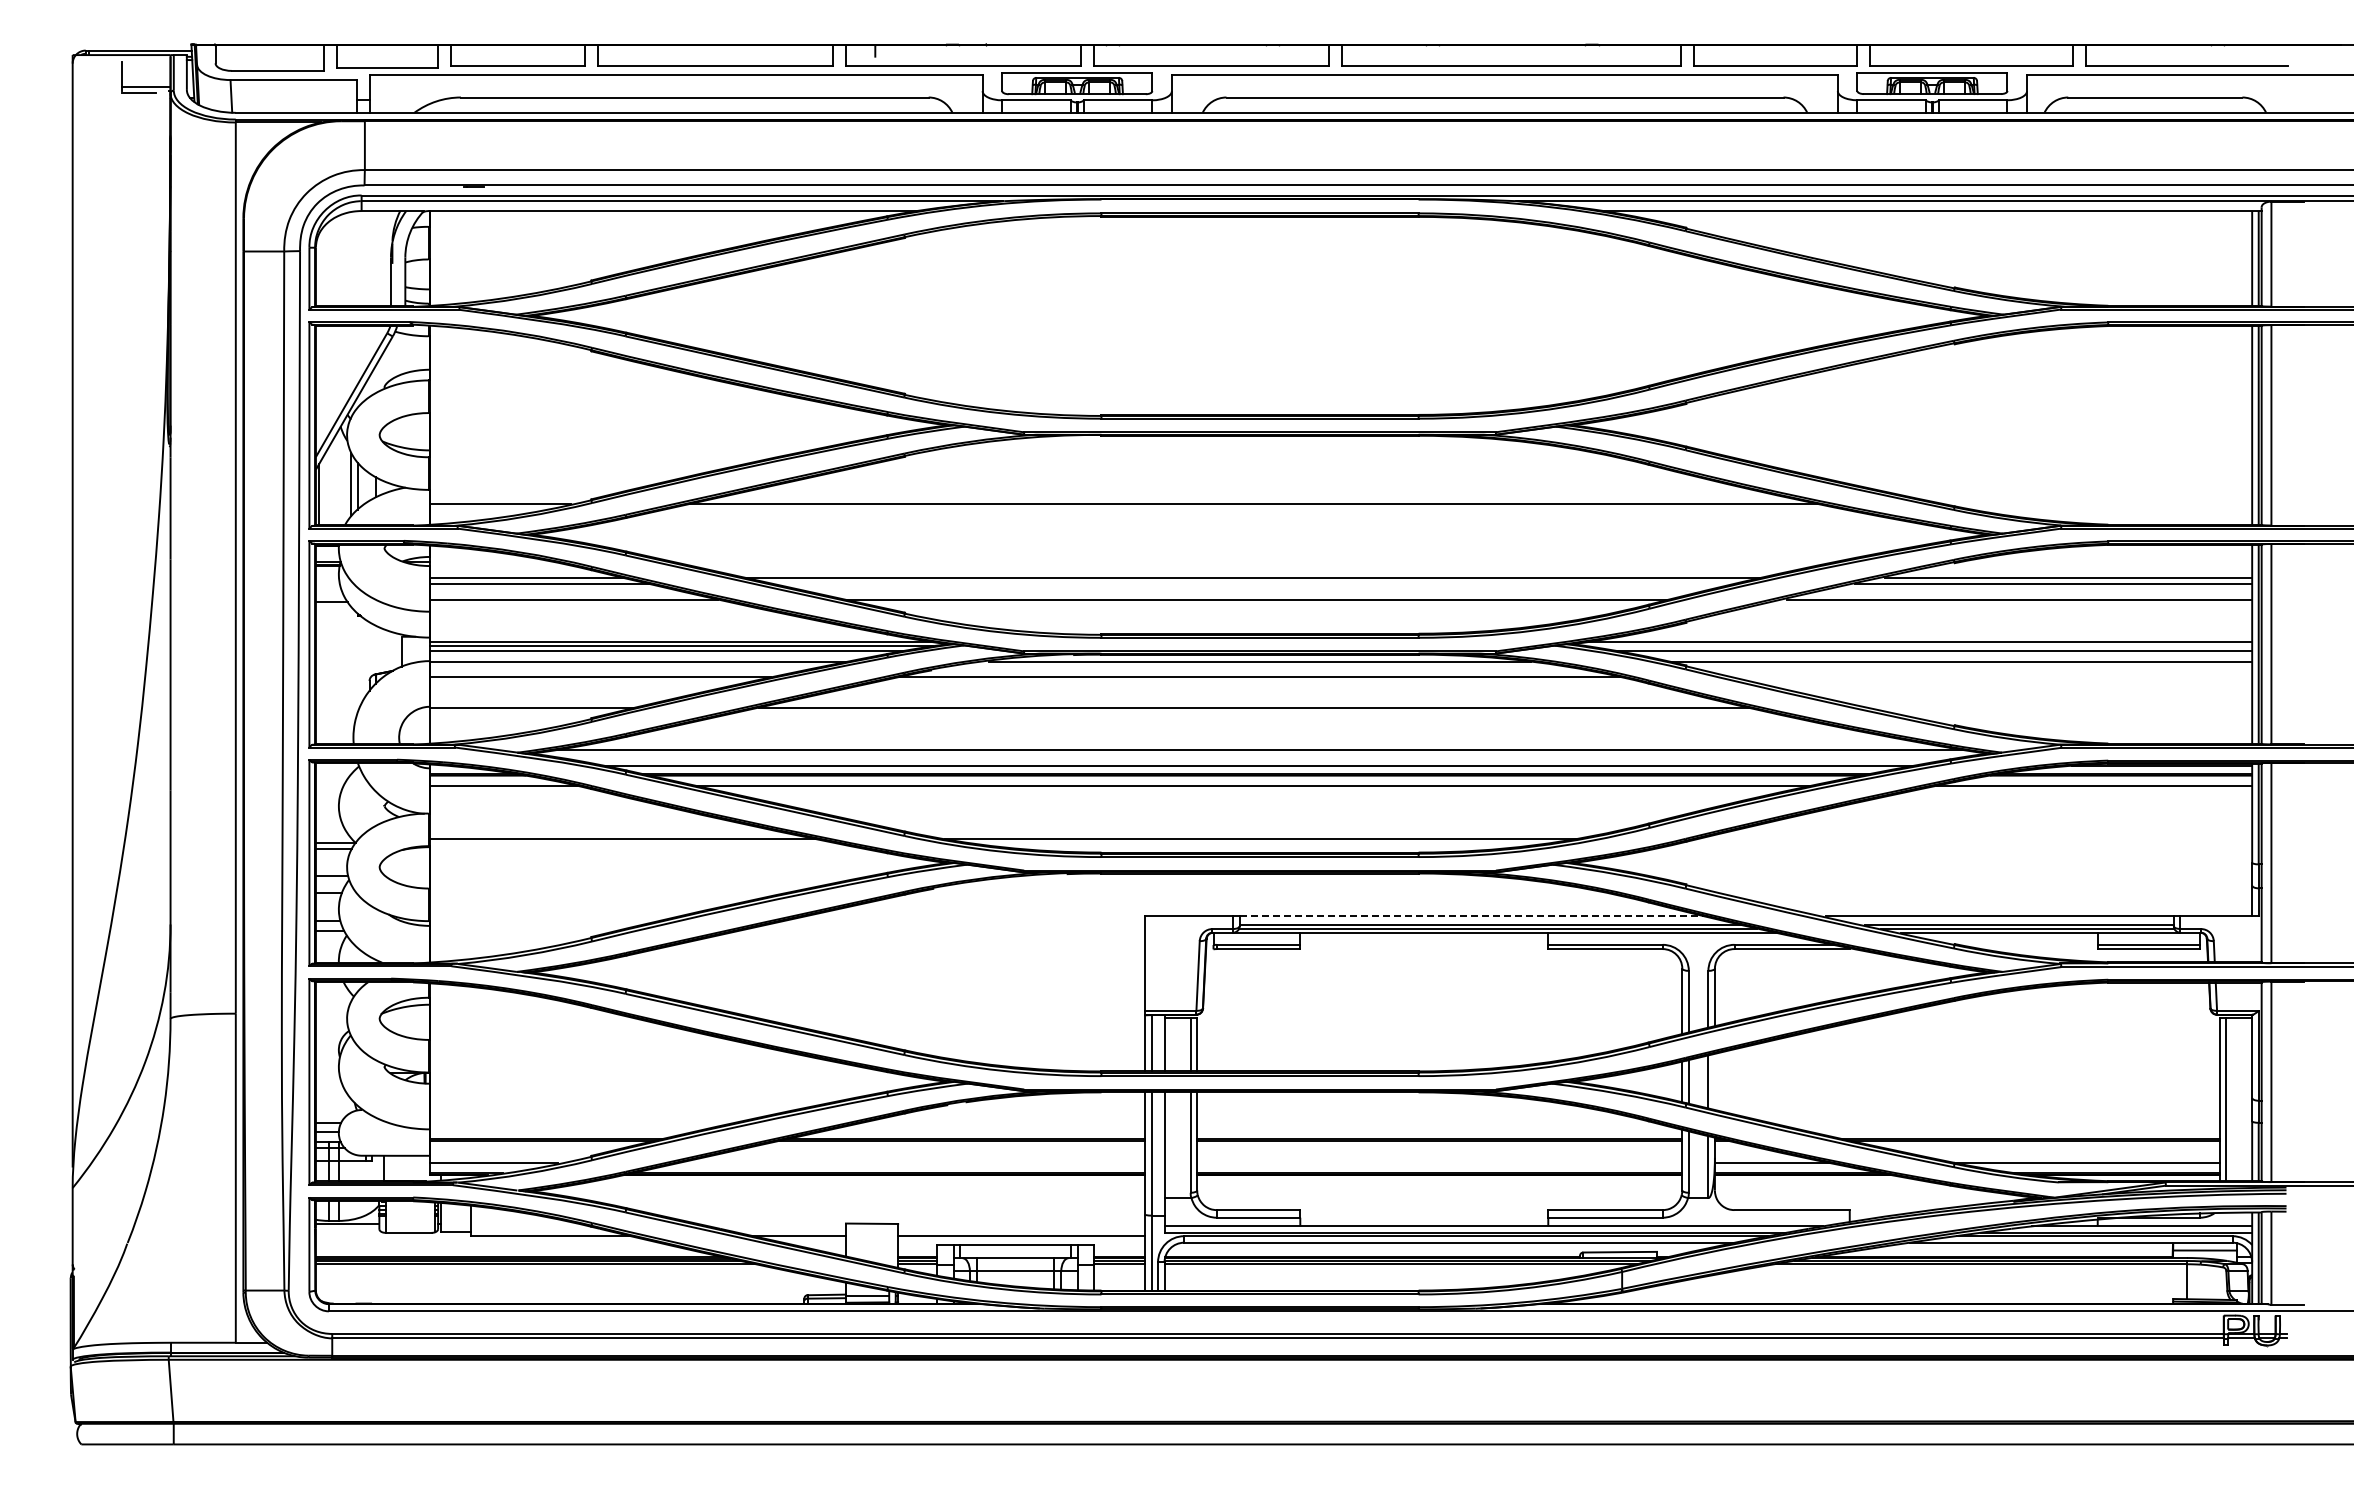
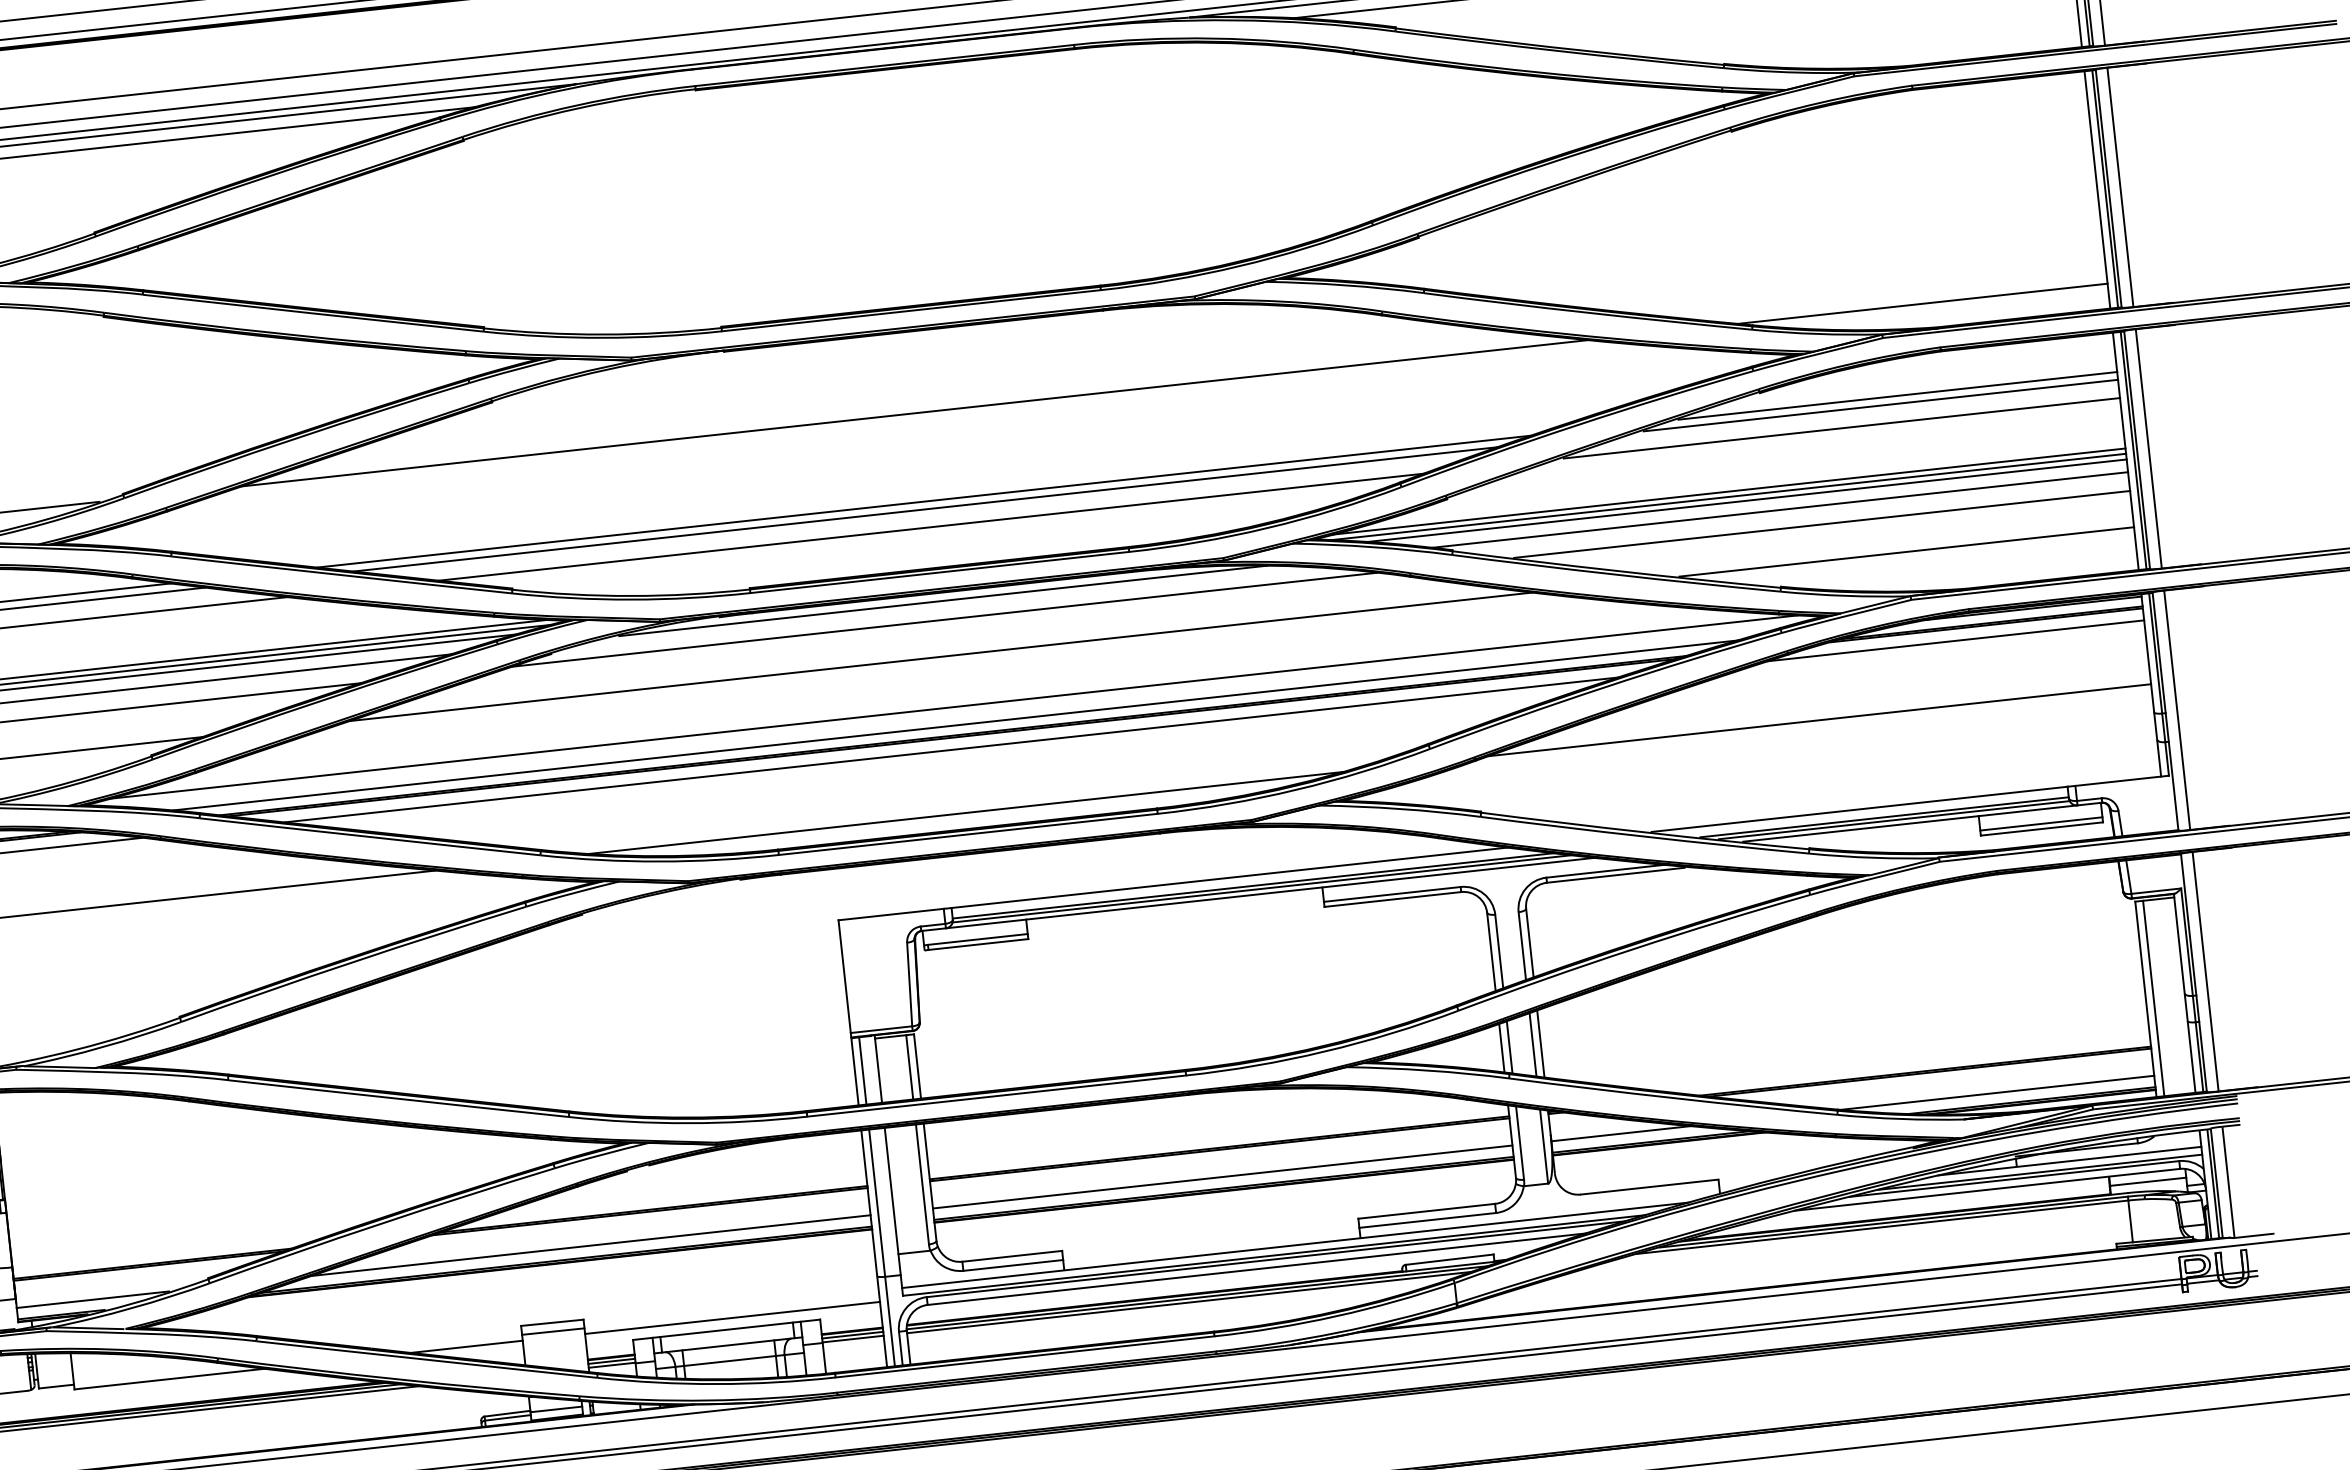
line: (2097, 503) -> (1922, 303), added
line: (1254, 584) -> (926, 509), added
line: (1919, 646) -> (1728, 497), added
line: (1994, 677) -> (1822, 524), added
line: (2061, 707) -> (1906, 551), added
line: (1974, 839) -> (1819, 720), added
line: (1472, 916) -> (1229, 877), dashed -> solid
line: (1714, 1081) -> (1540, 1043), added
line: (911, 1163) -> (591, 1245), added
line: (1439, 1163) -> (1222, 1177), added
line: (871, 1230) -> (552, 1330), added

